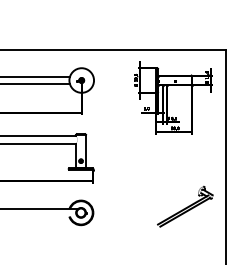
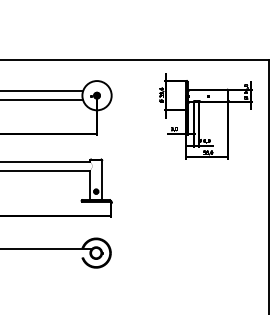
part: (184, 206) -> (219, 245), removed

